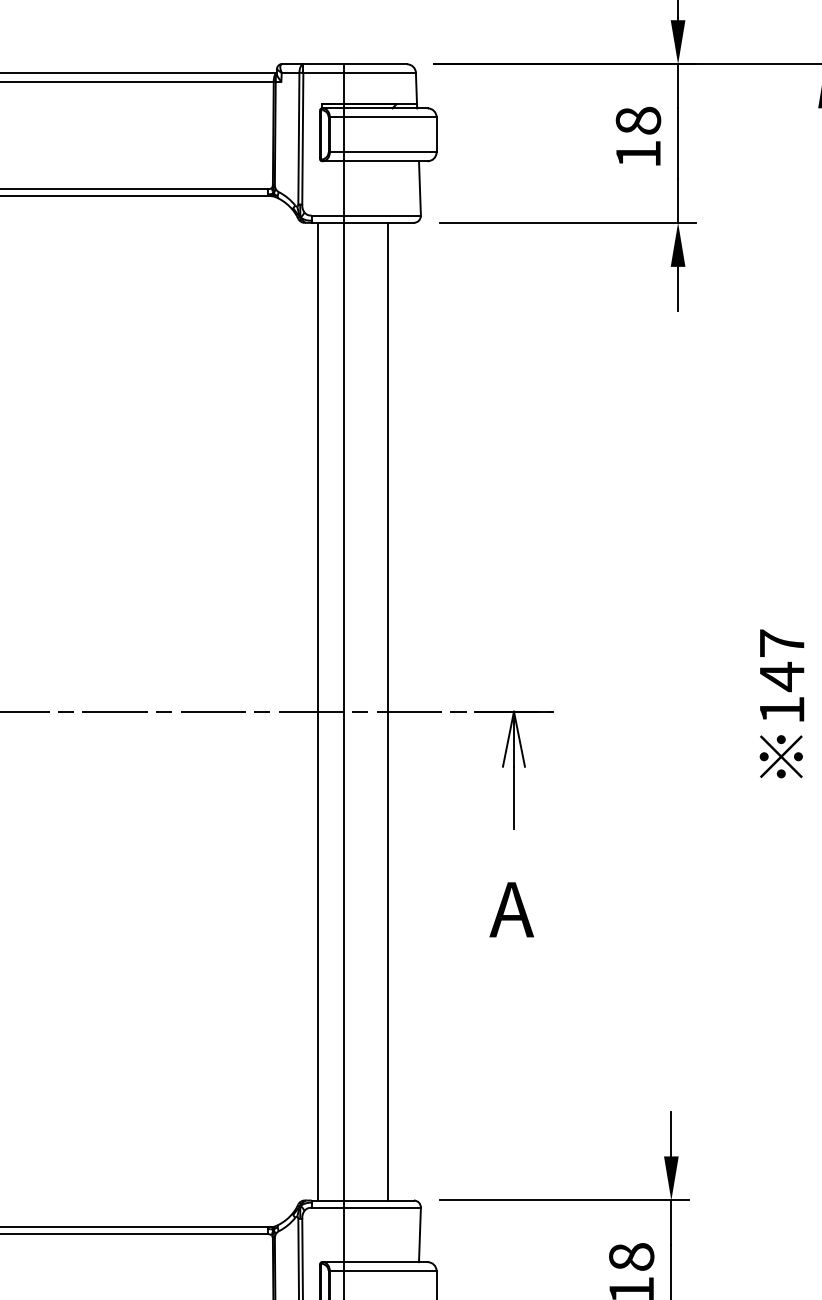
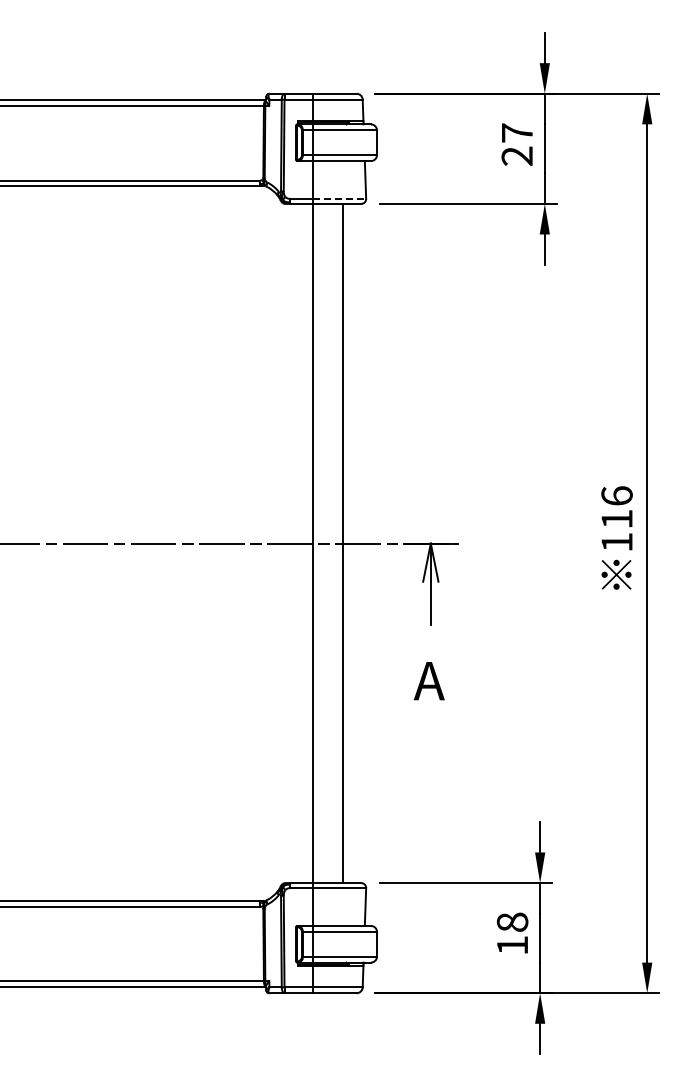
text: (638, 137) -> (517, 144), 18 -> 27
line: (382, 215) -> (339, 198), solid -> dashed
text: (781, 659) -> (616, 507), 147 -> 116
line: (317, 711) -> (294, 543), removed

